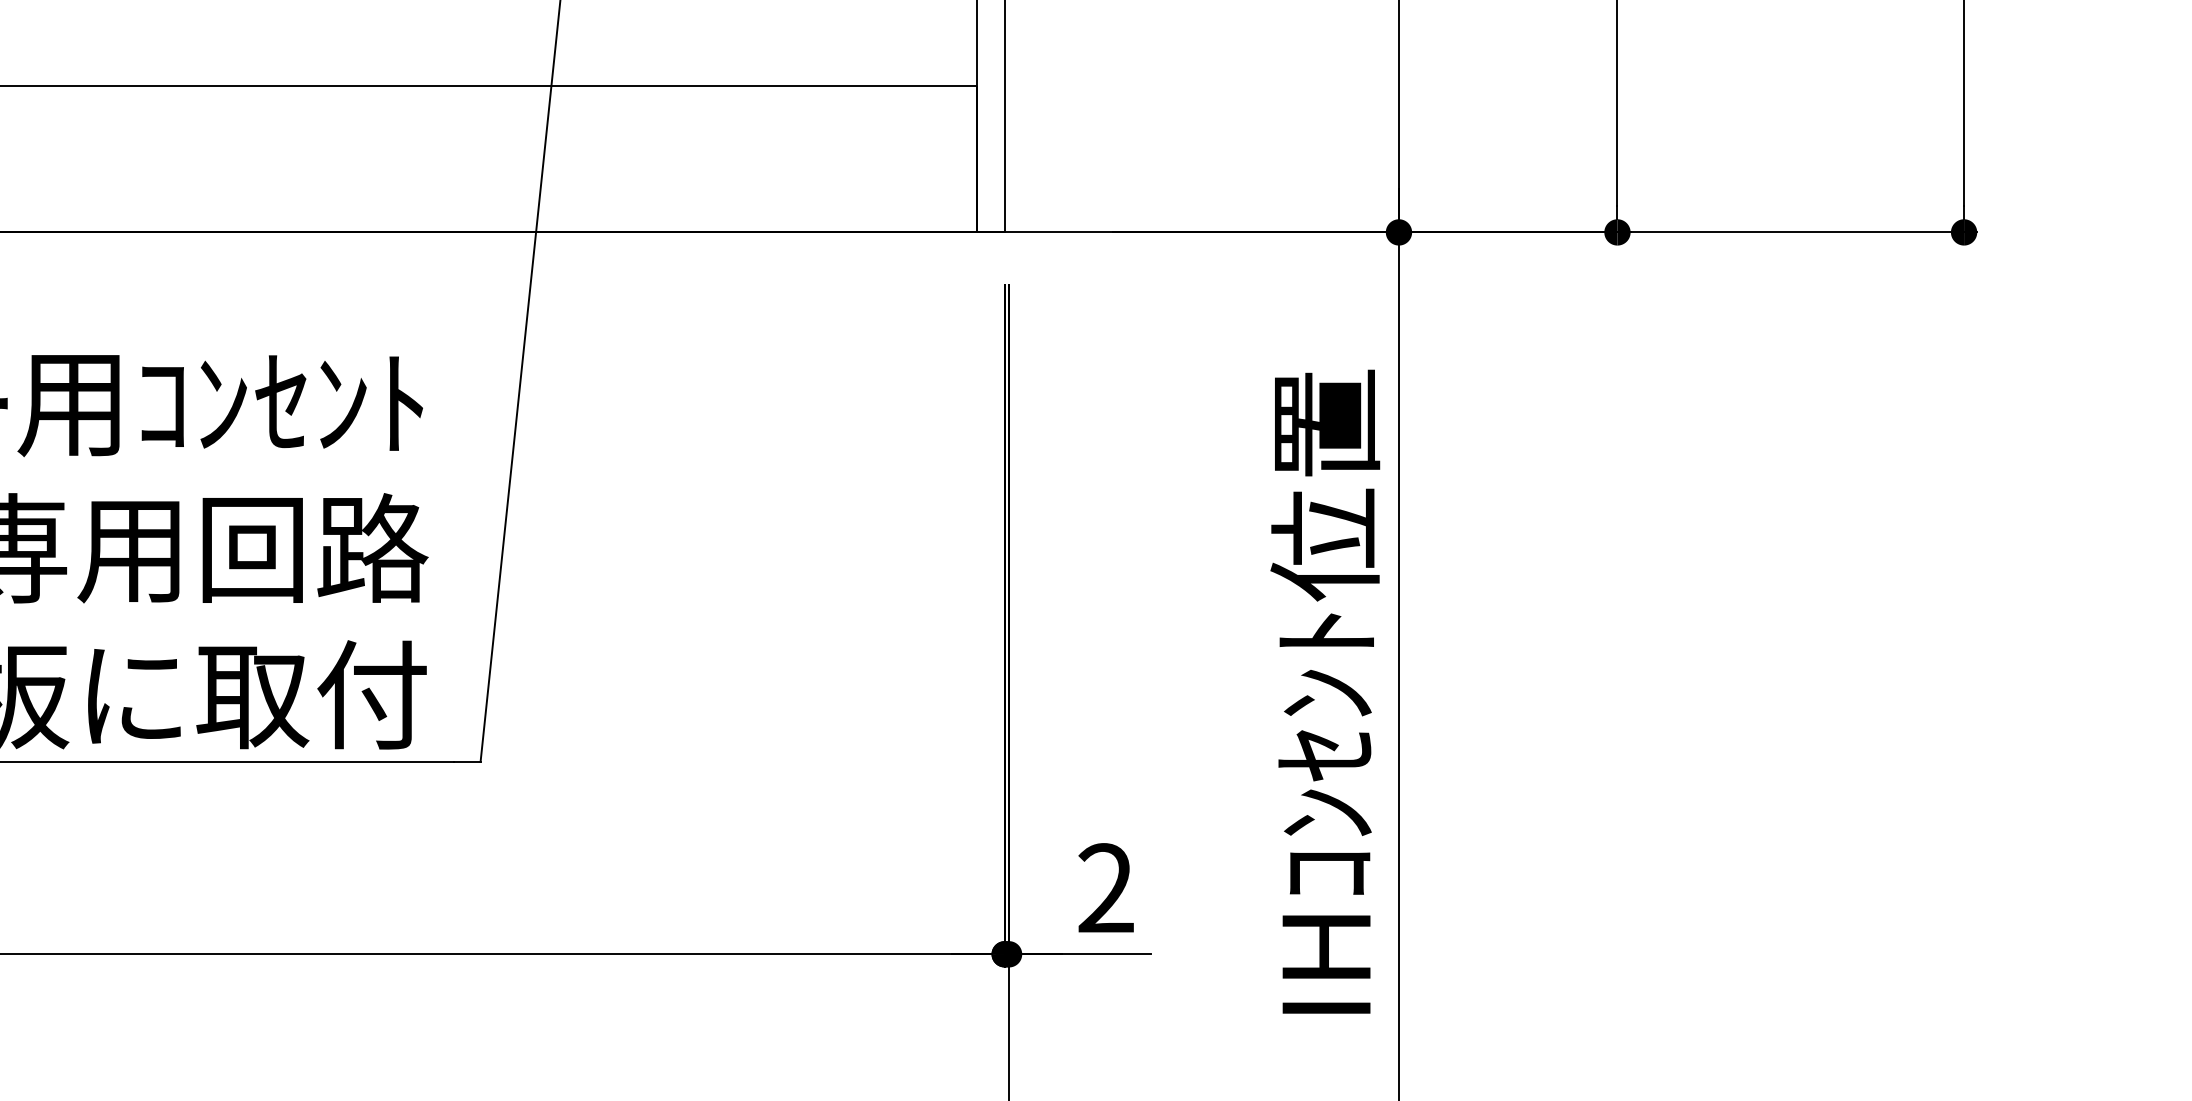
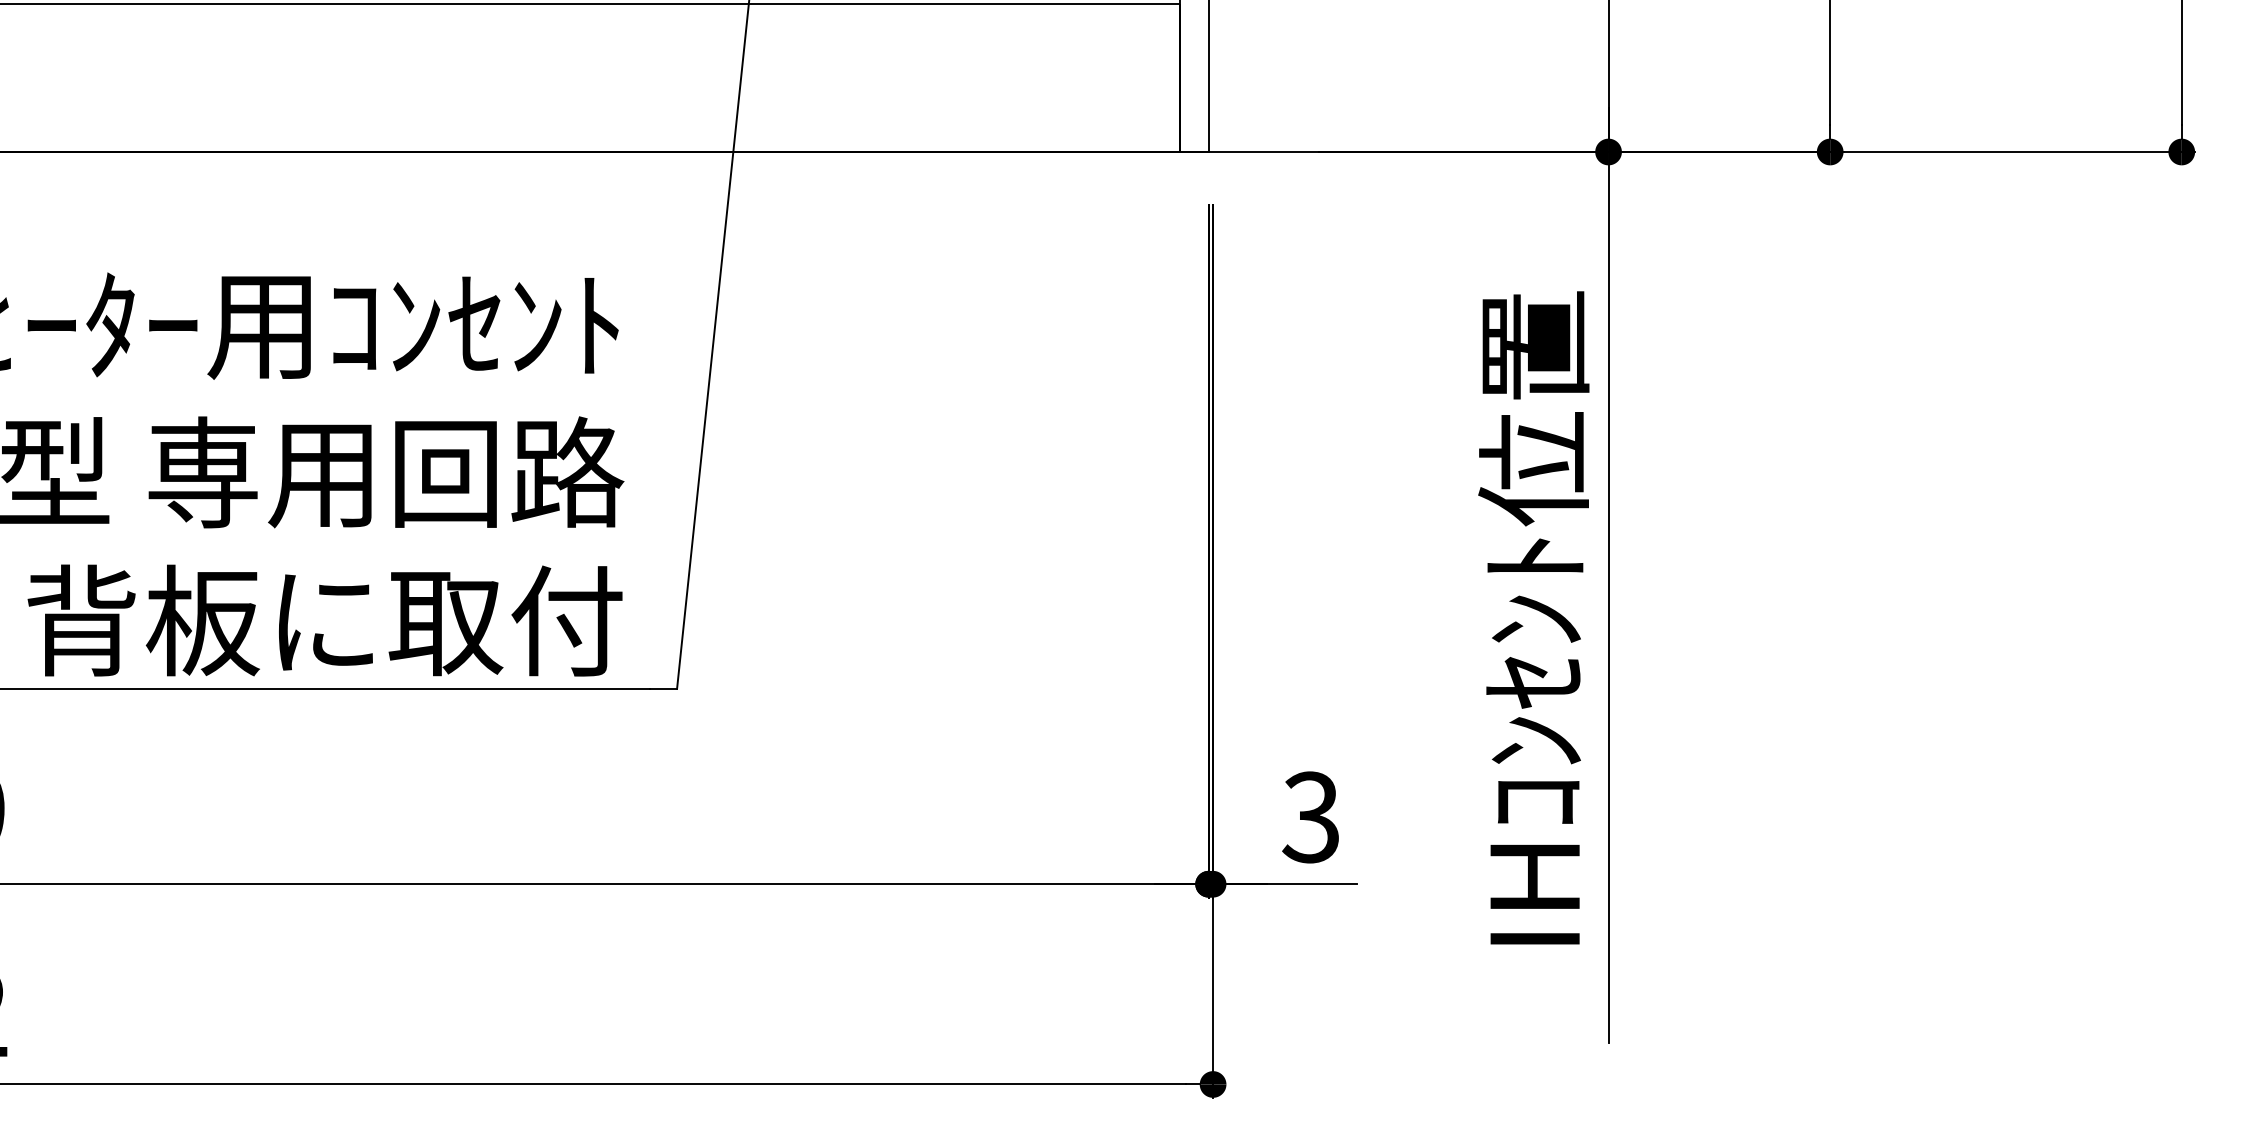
text: (1105, 888) -> (1310, 817), 2 -> 3

